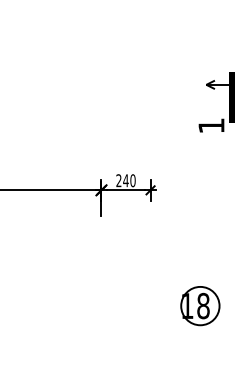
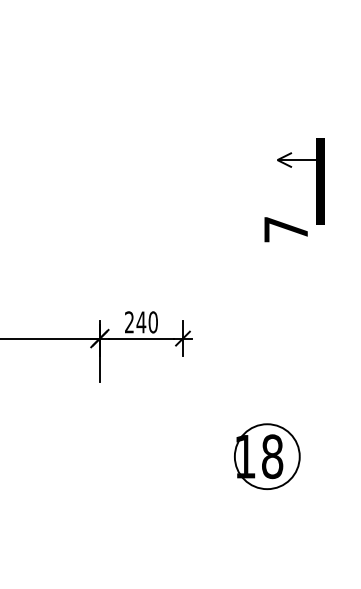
text: (211, 125) -> (286, 228), 1 -> 7
part: (200, 306) -> (267, 457), moved

